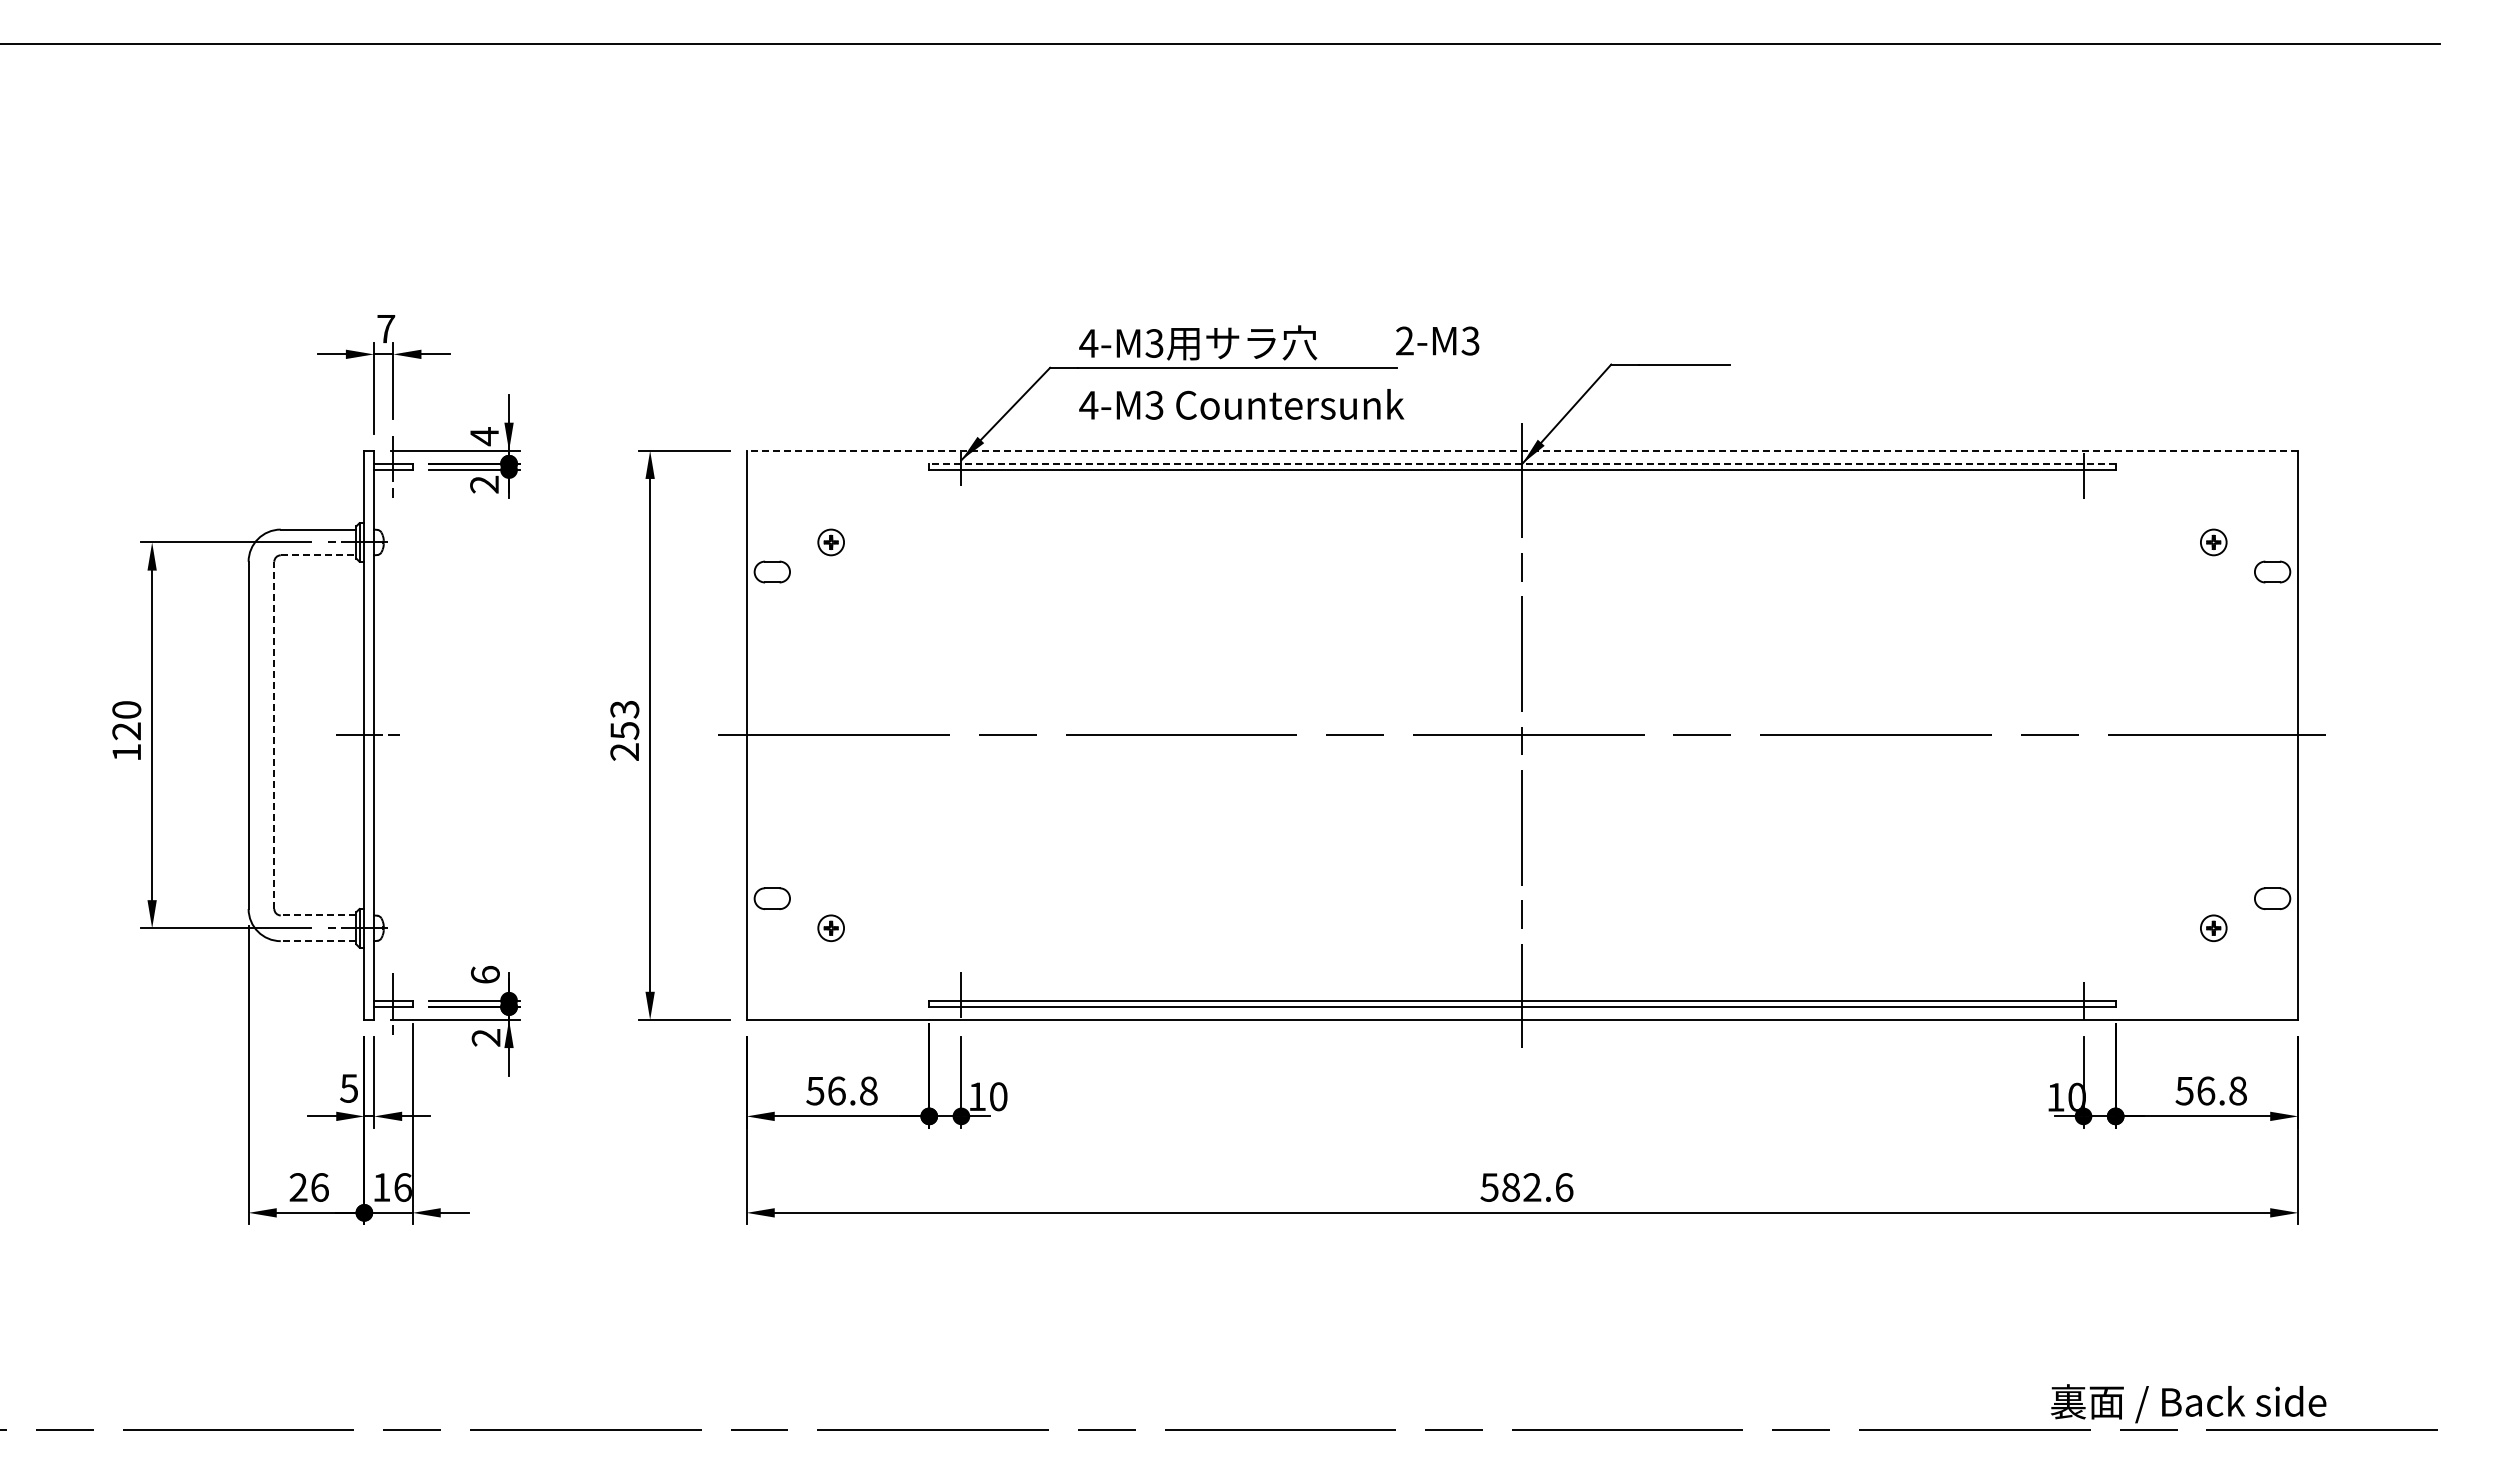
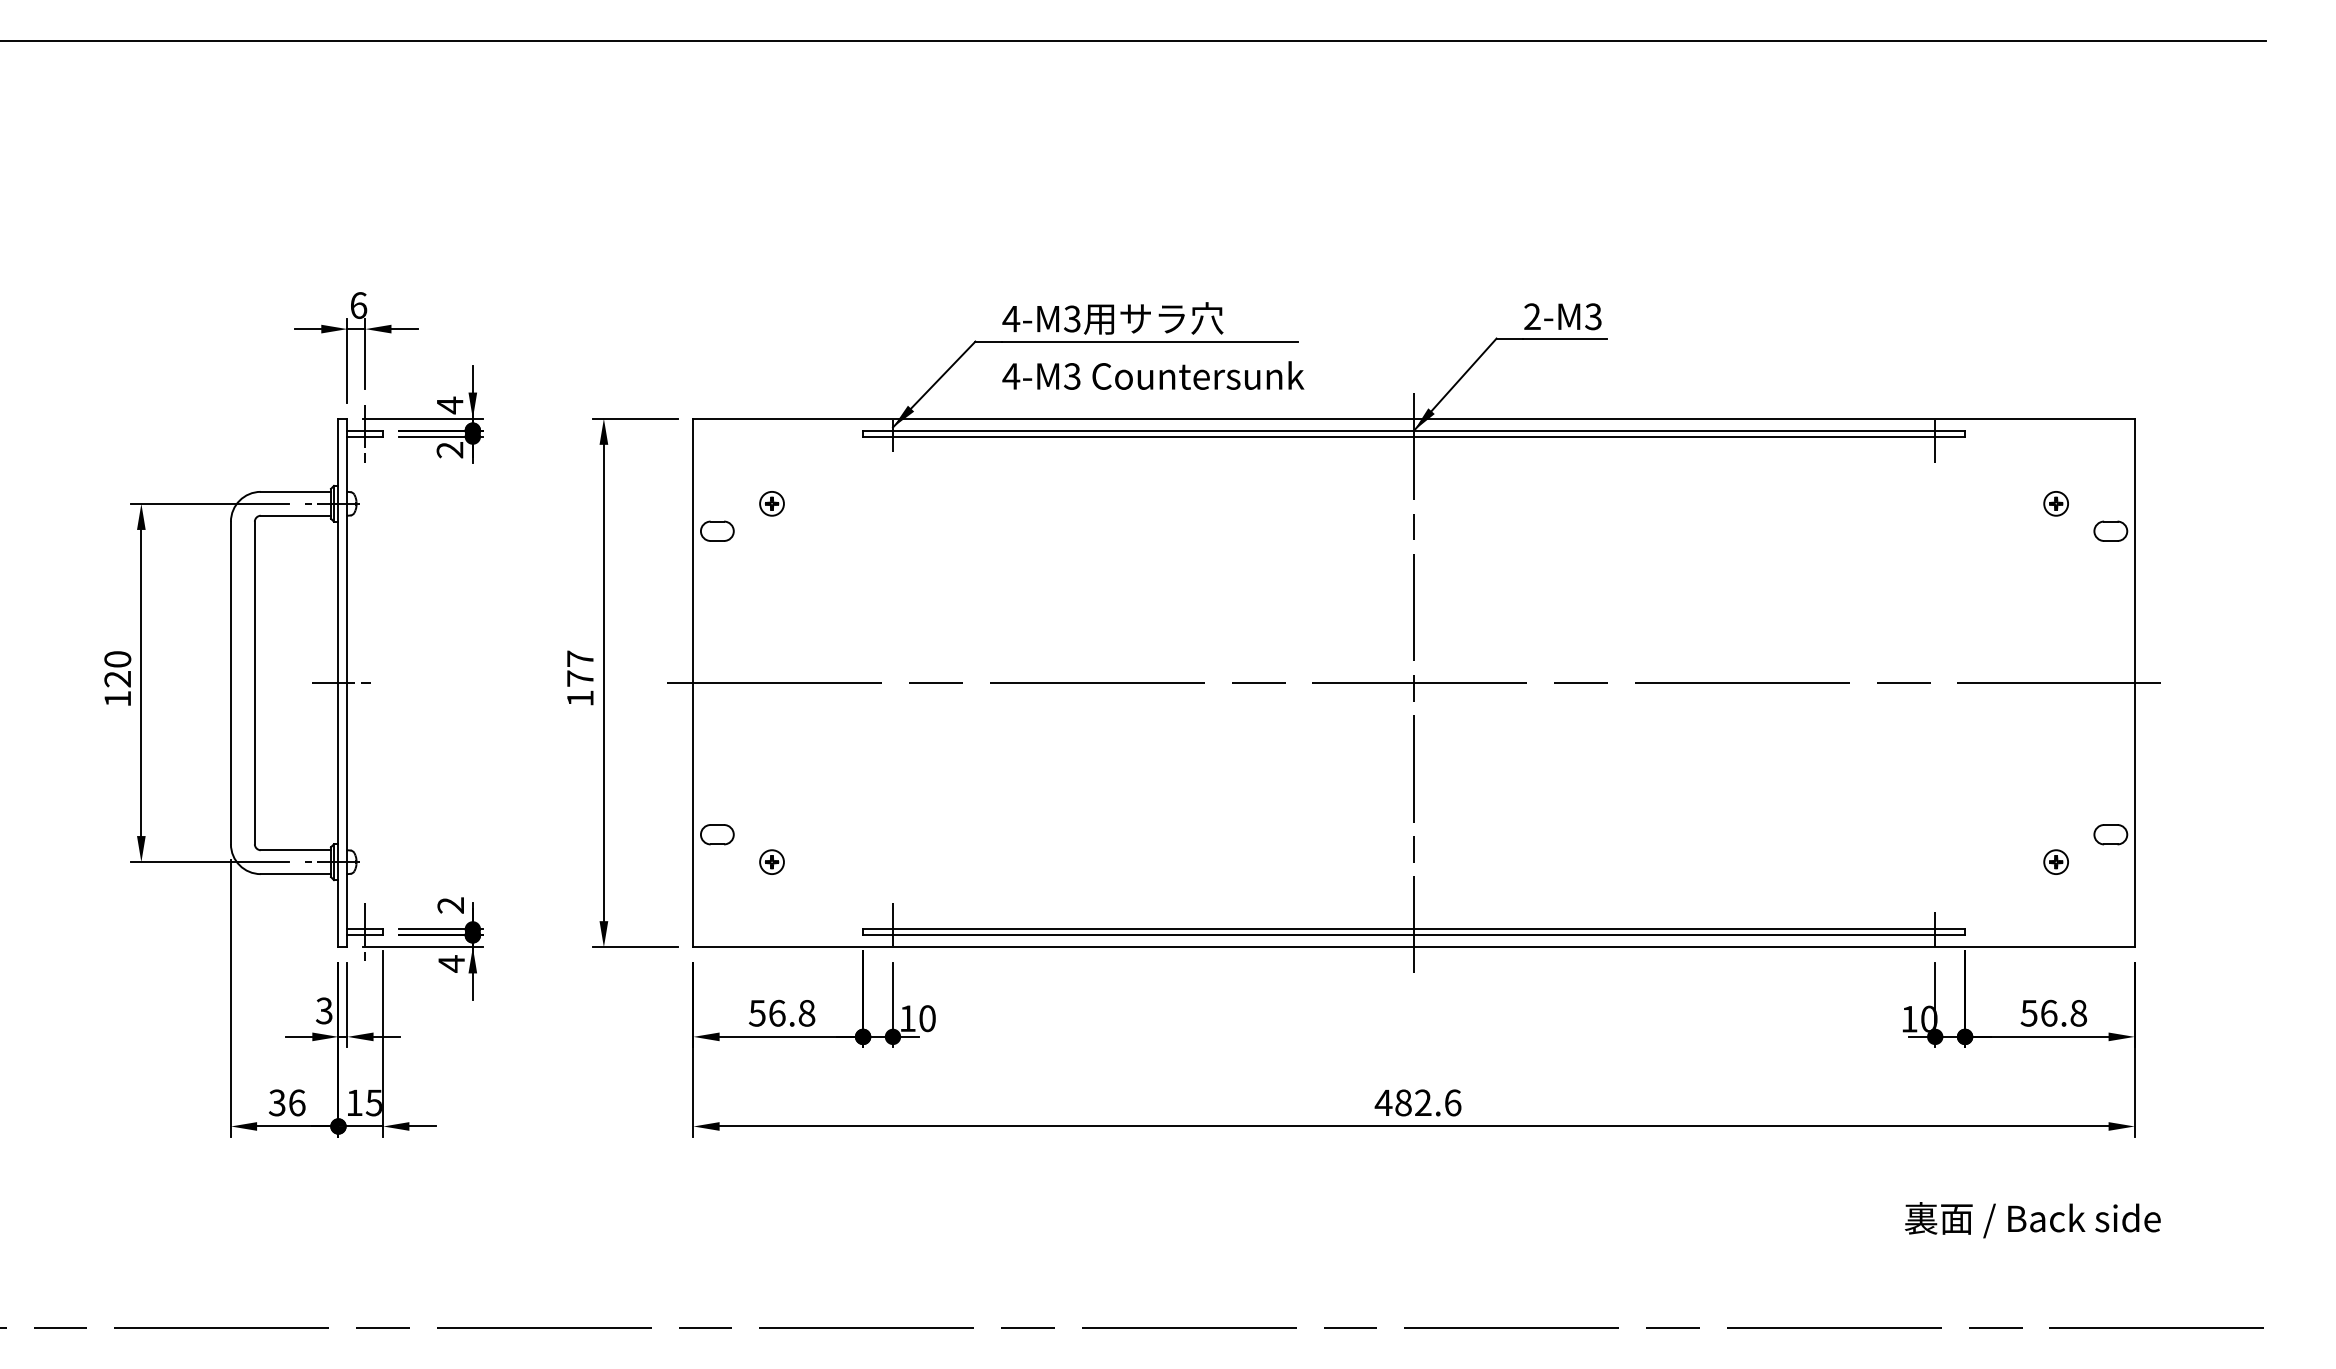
text: (386, 328) -> (359, 305), 7 -> 6
text: (1437, 340) -> (1562, 316), moved
line: (1522, 450) -> (1414, 418), dashed -> solid
line: (1521, 463) -> (1413, 430), dashed -> solid
line: (318, 555) -> (295, 515), dashed -> solid
text: (624, 730) -> (580, 678), 253 -> 177
line: (274, 735) -> (254, 683), dashed -> solid
line: (318, 915) -> (295, 850), dashed -> solid
line: (318, 941) -> (295, 874), dashed -> solid
text: (485, 974) -> (450, 905), 6 -> 2
text: (485, 1037) -> (450, 963), 2 -> 4
text: (348, 1088) -> (323, 1010), 5 -> 3
text: (298, 1187) -> (277, 1102), 26 -> 36
text: (402, 1187) -> (373, 1102), 16 -> 15
text: (1489, 1187) -> (1383, 1102), 582.6 -> 482.6
text: (2188, 1403) -> (2032, 1219), moved

